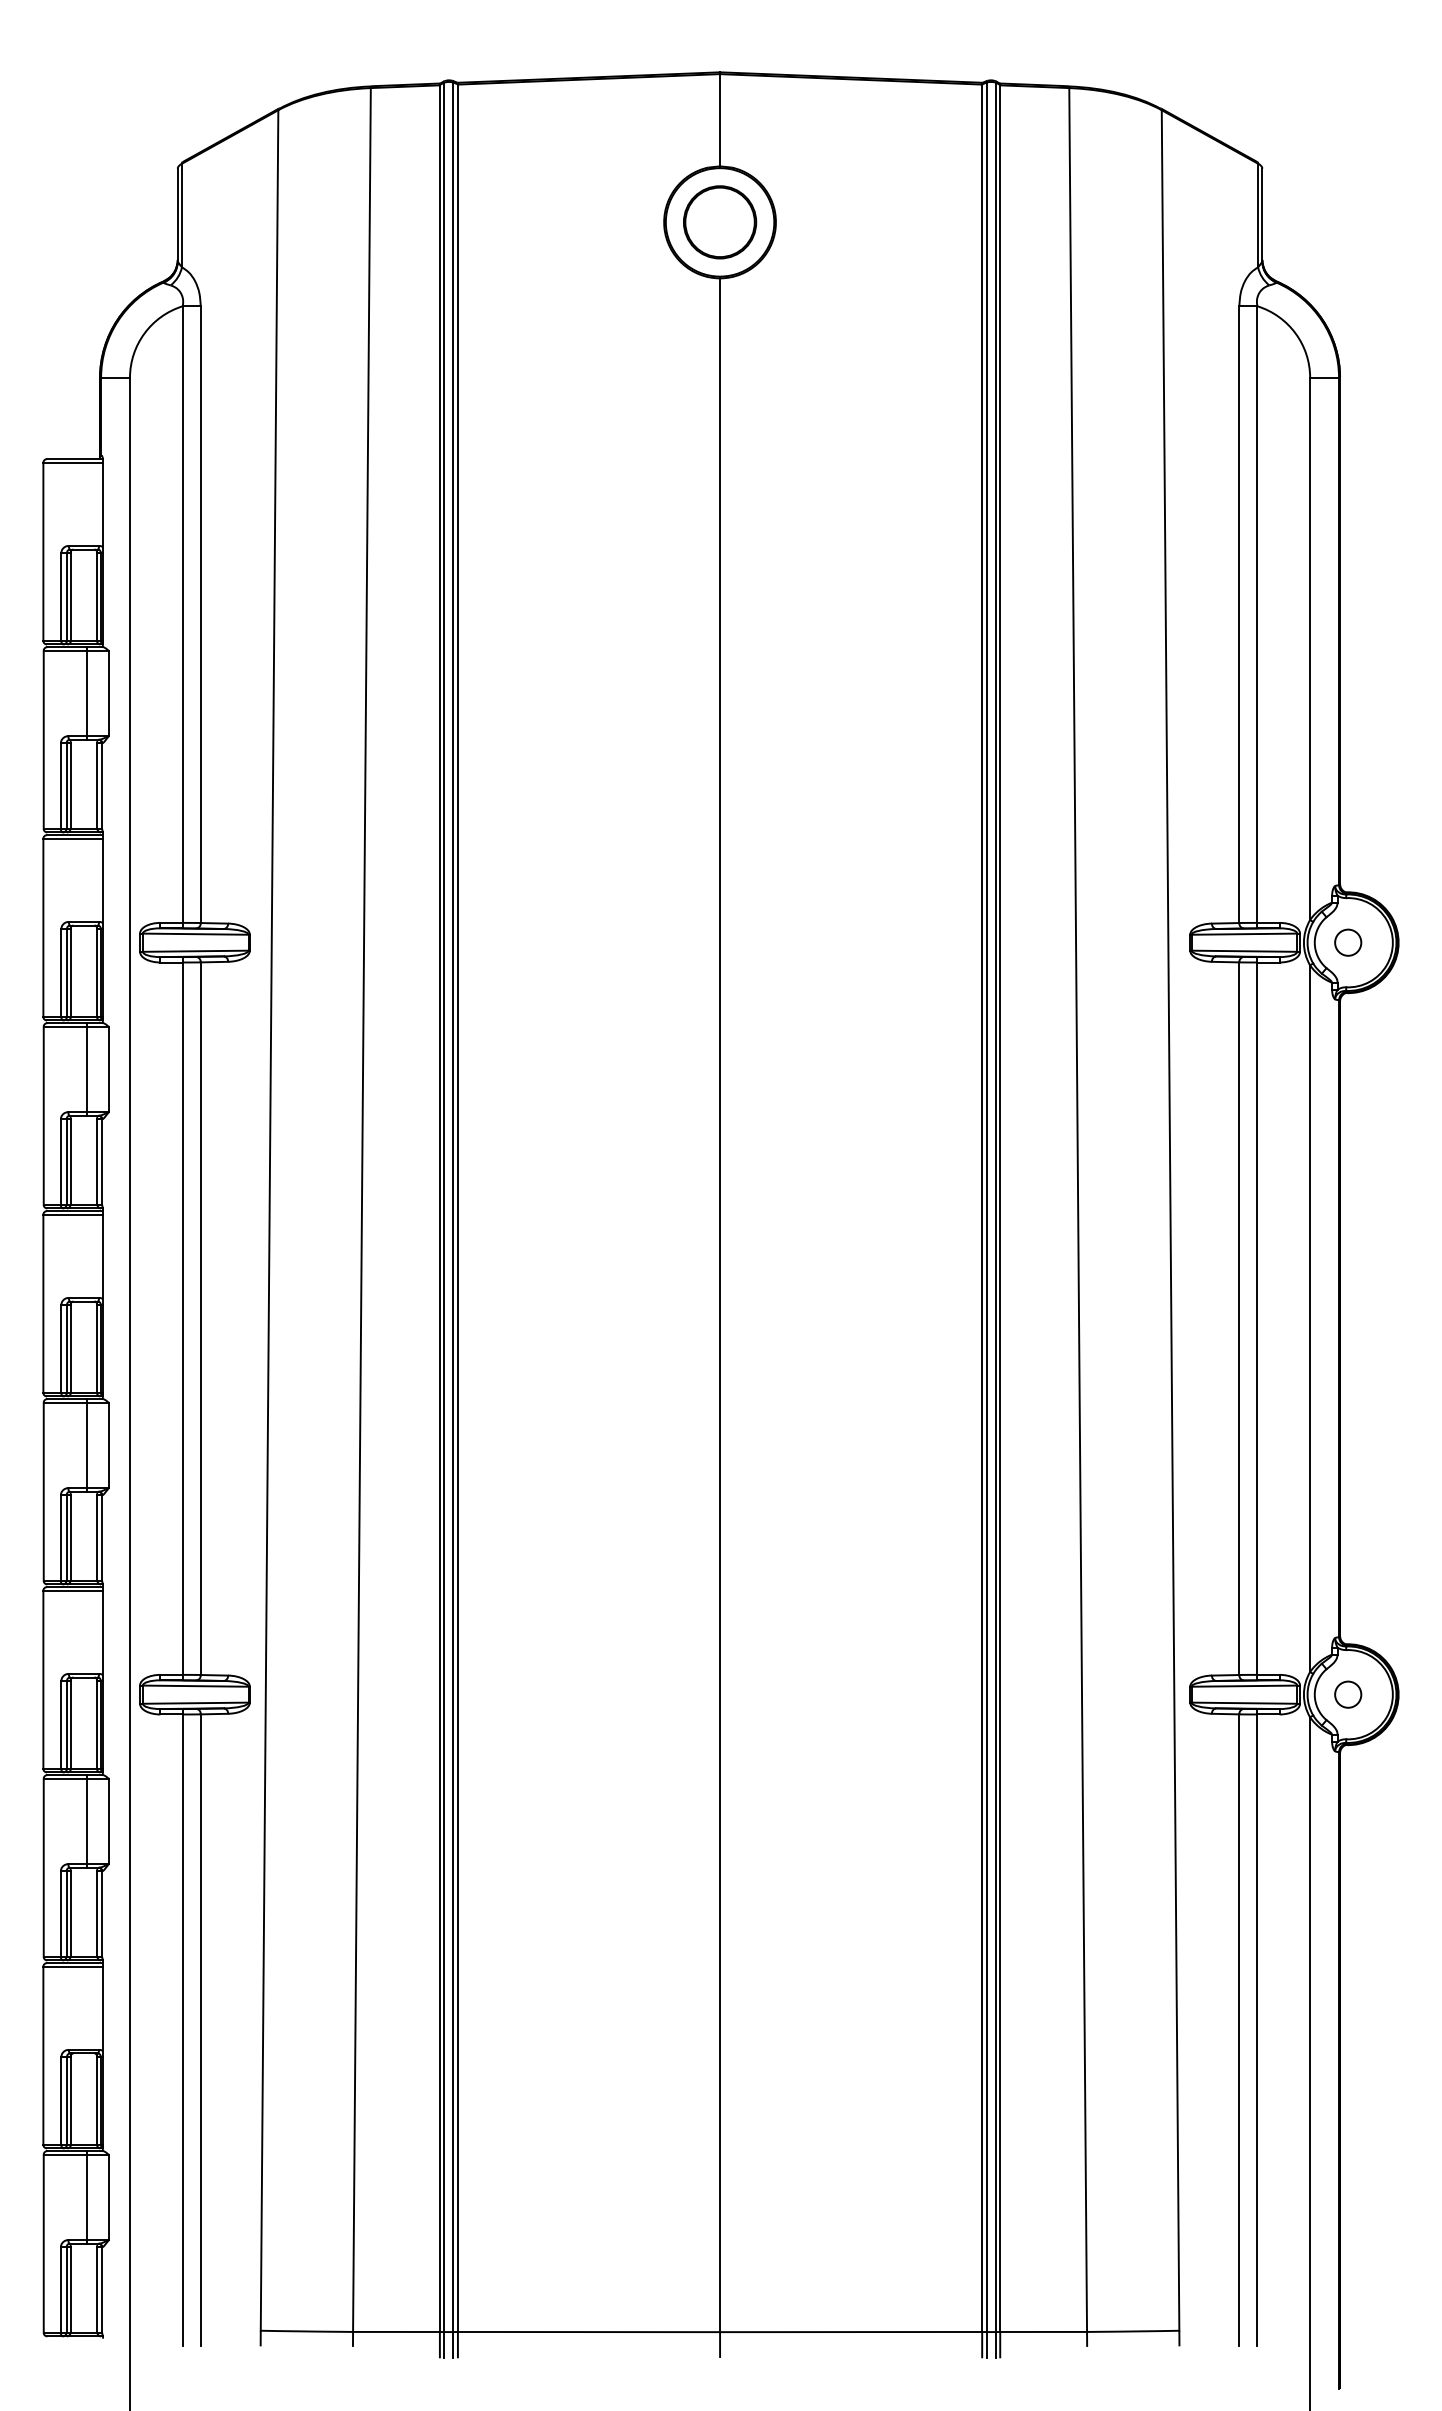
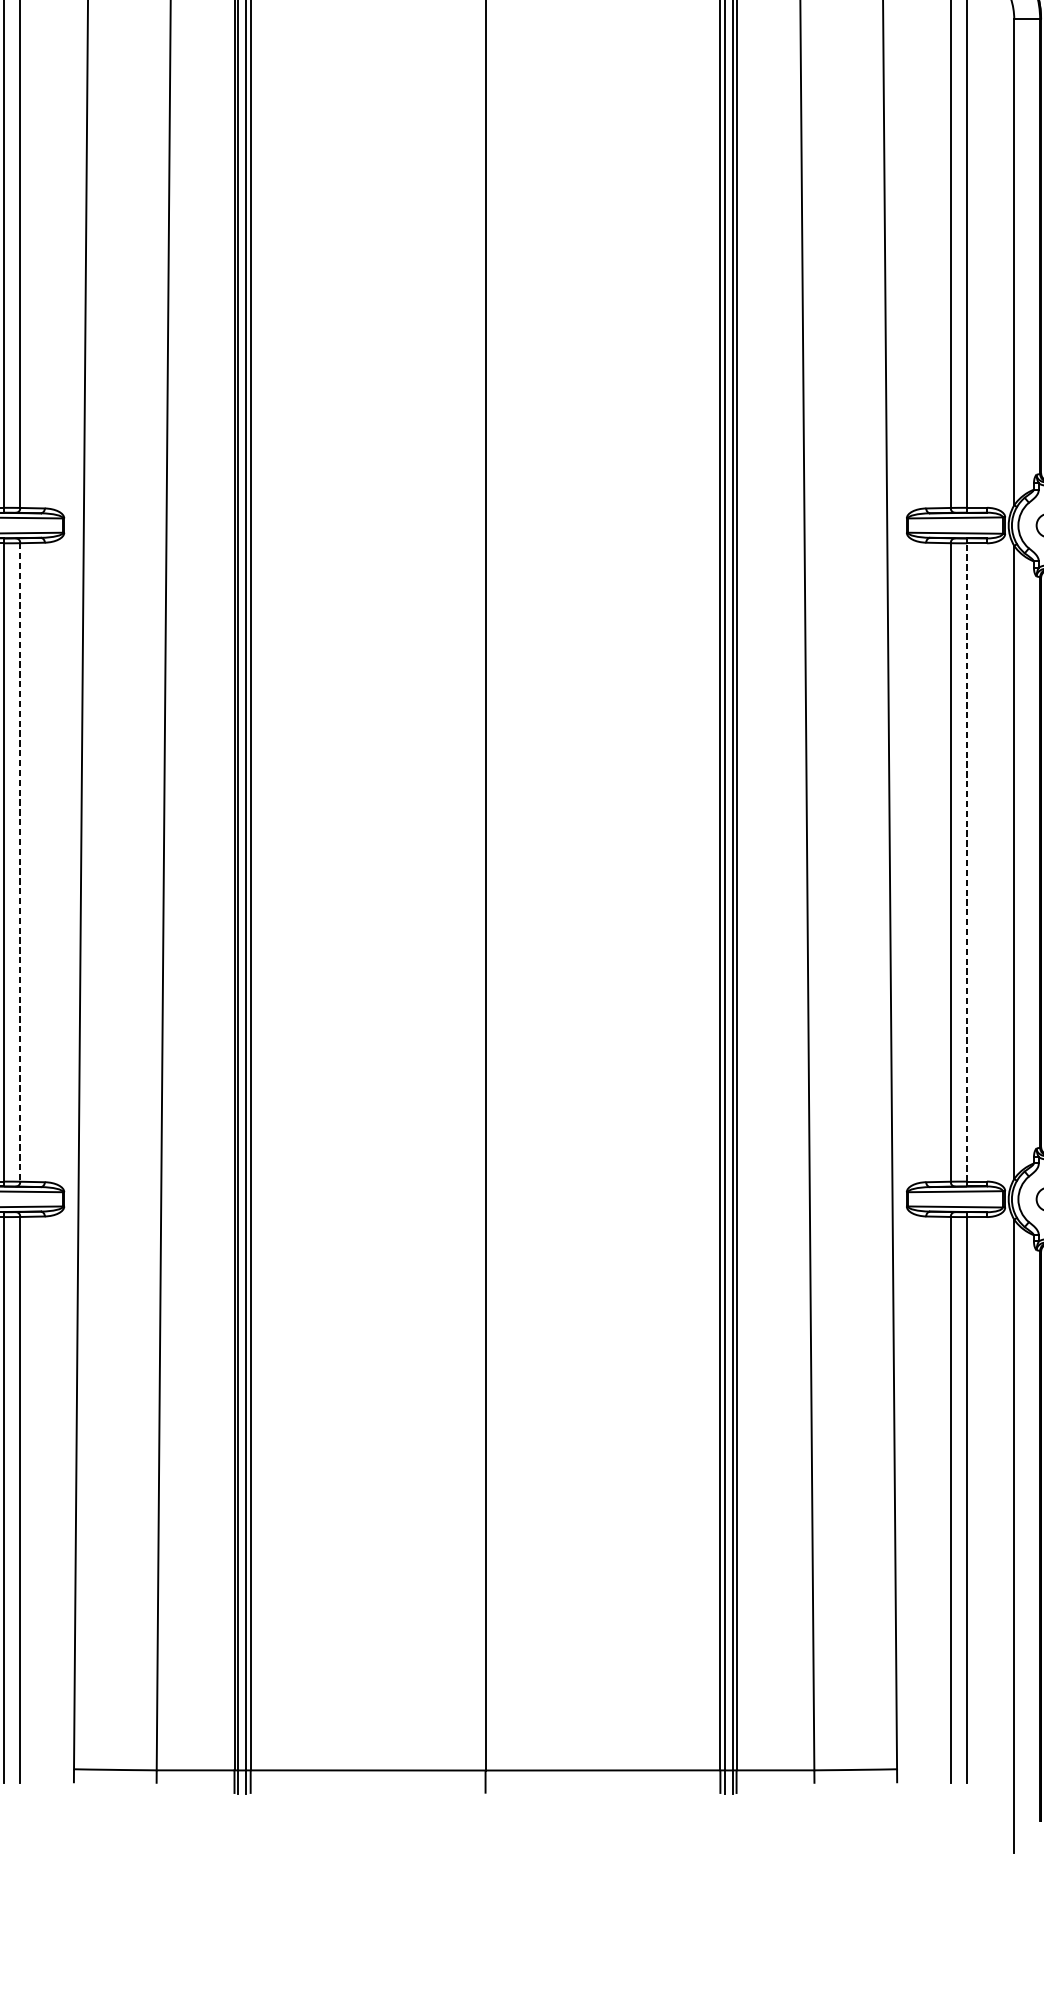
line: (1257, 1318) -> (967, 862), solid -> dashed
line: (200, 1319) -> (20, 863), solid -> dashed

